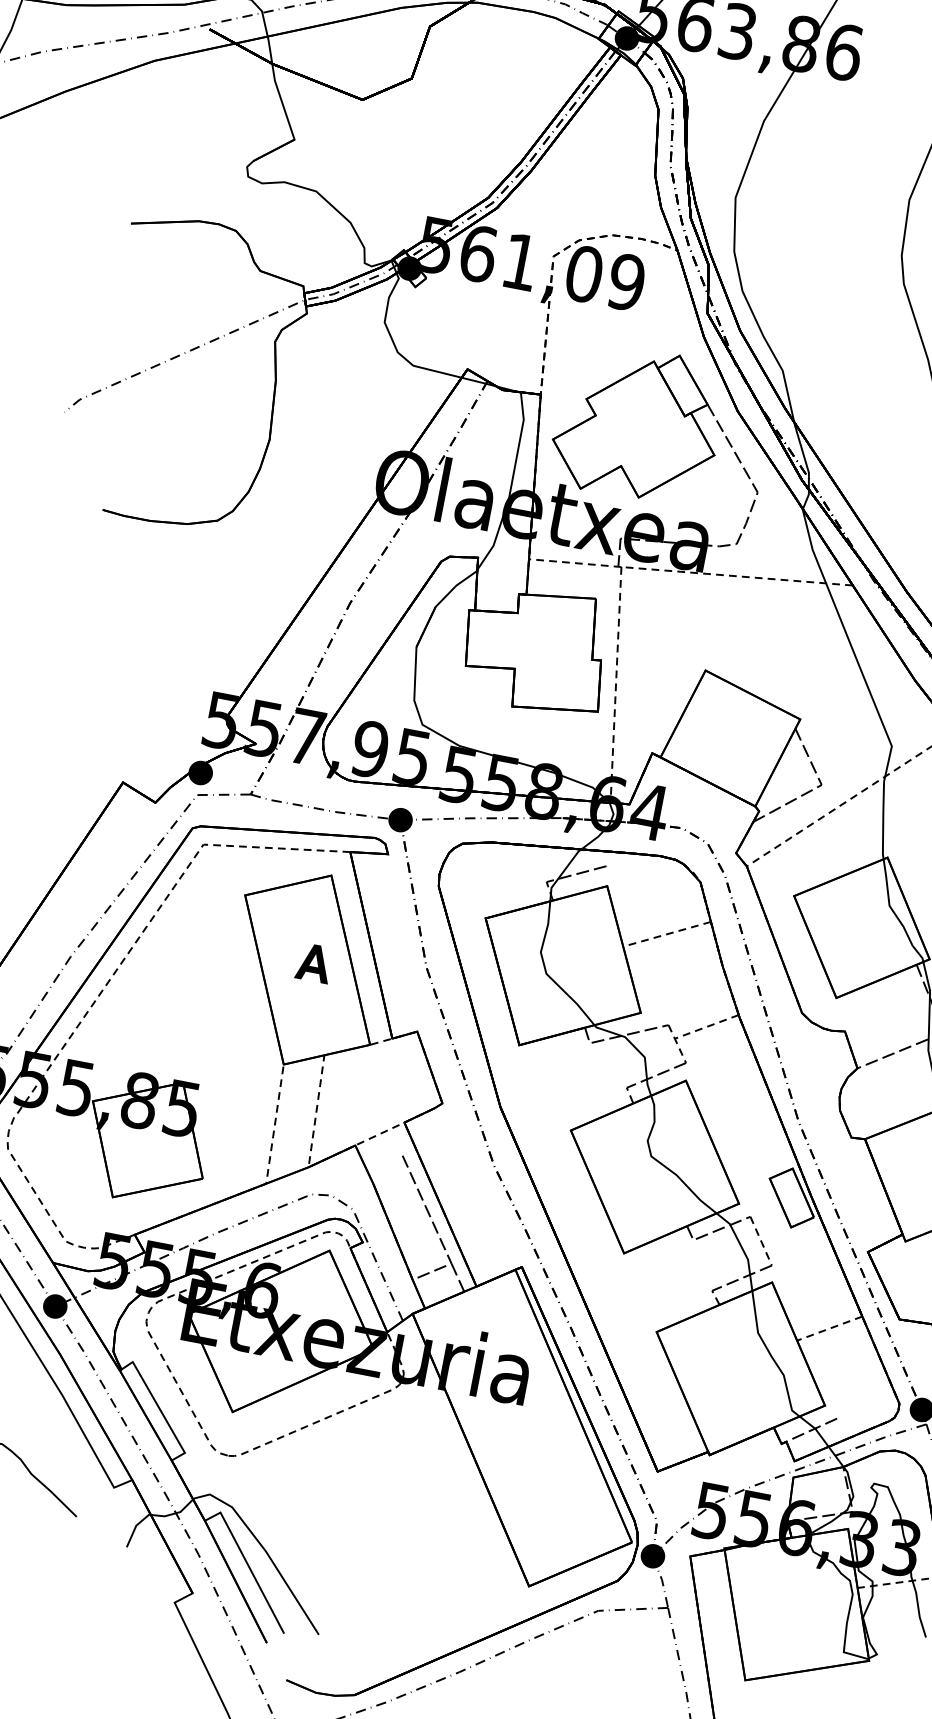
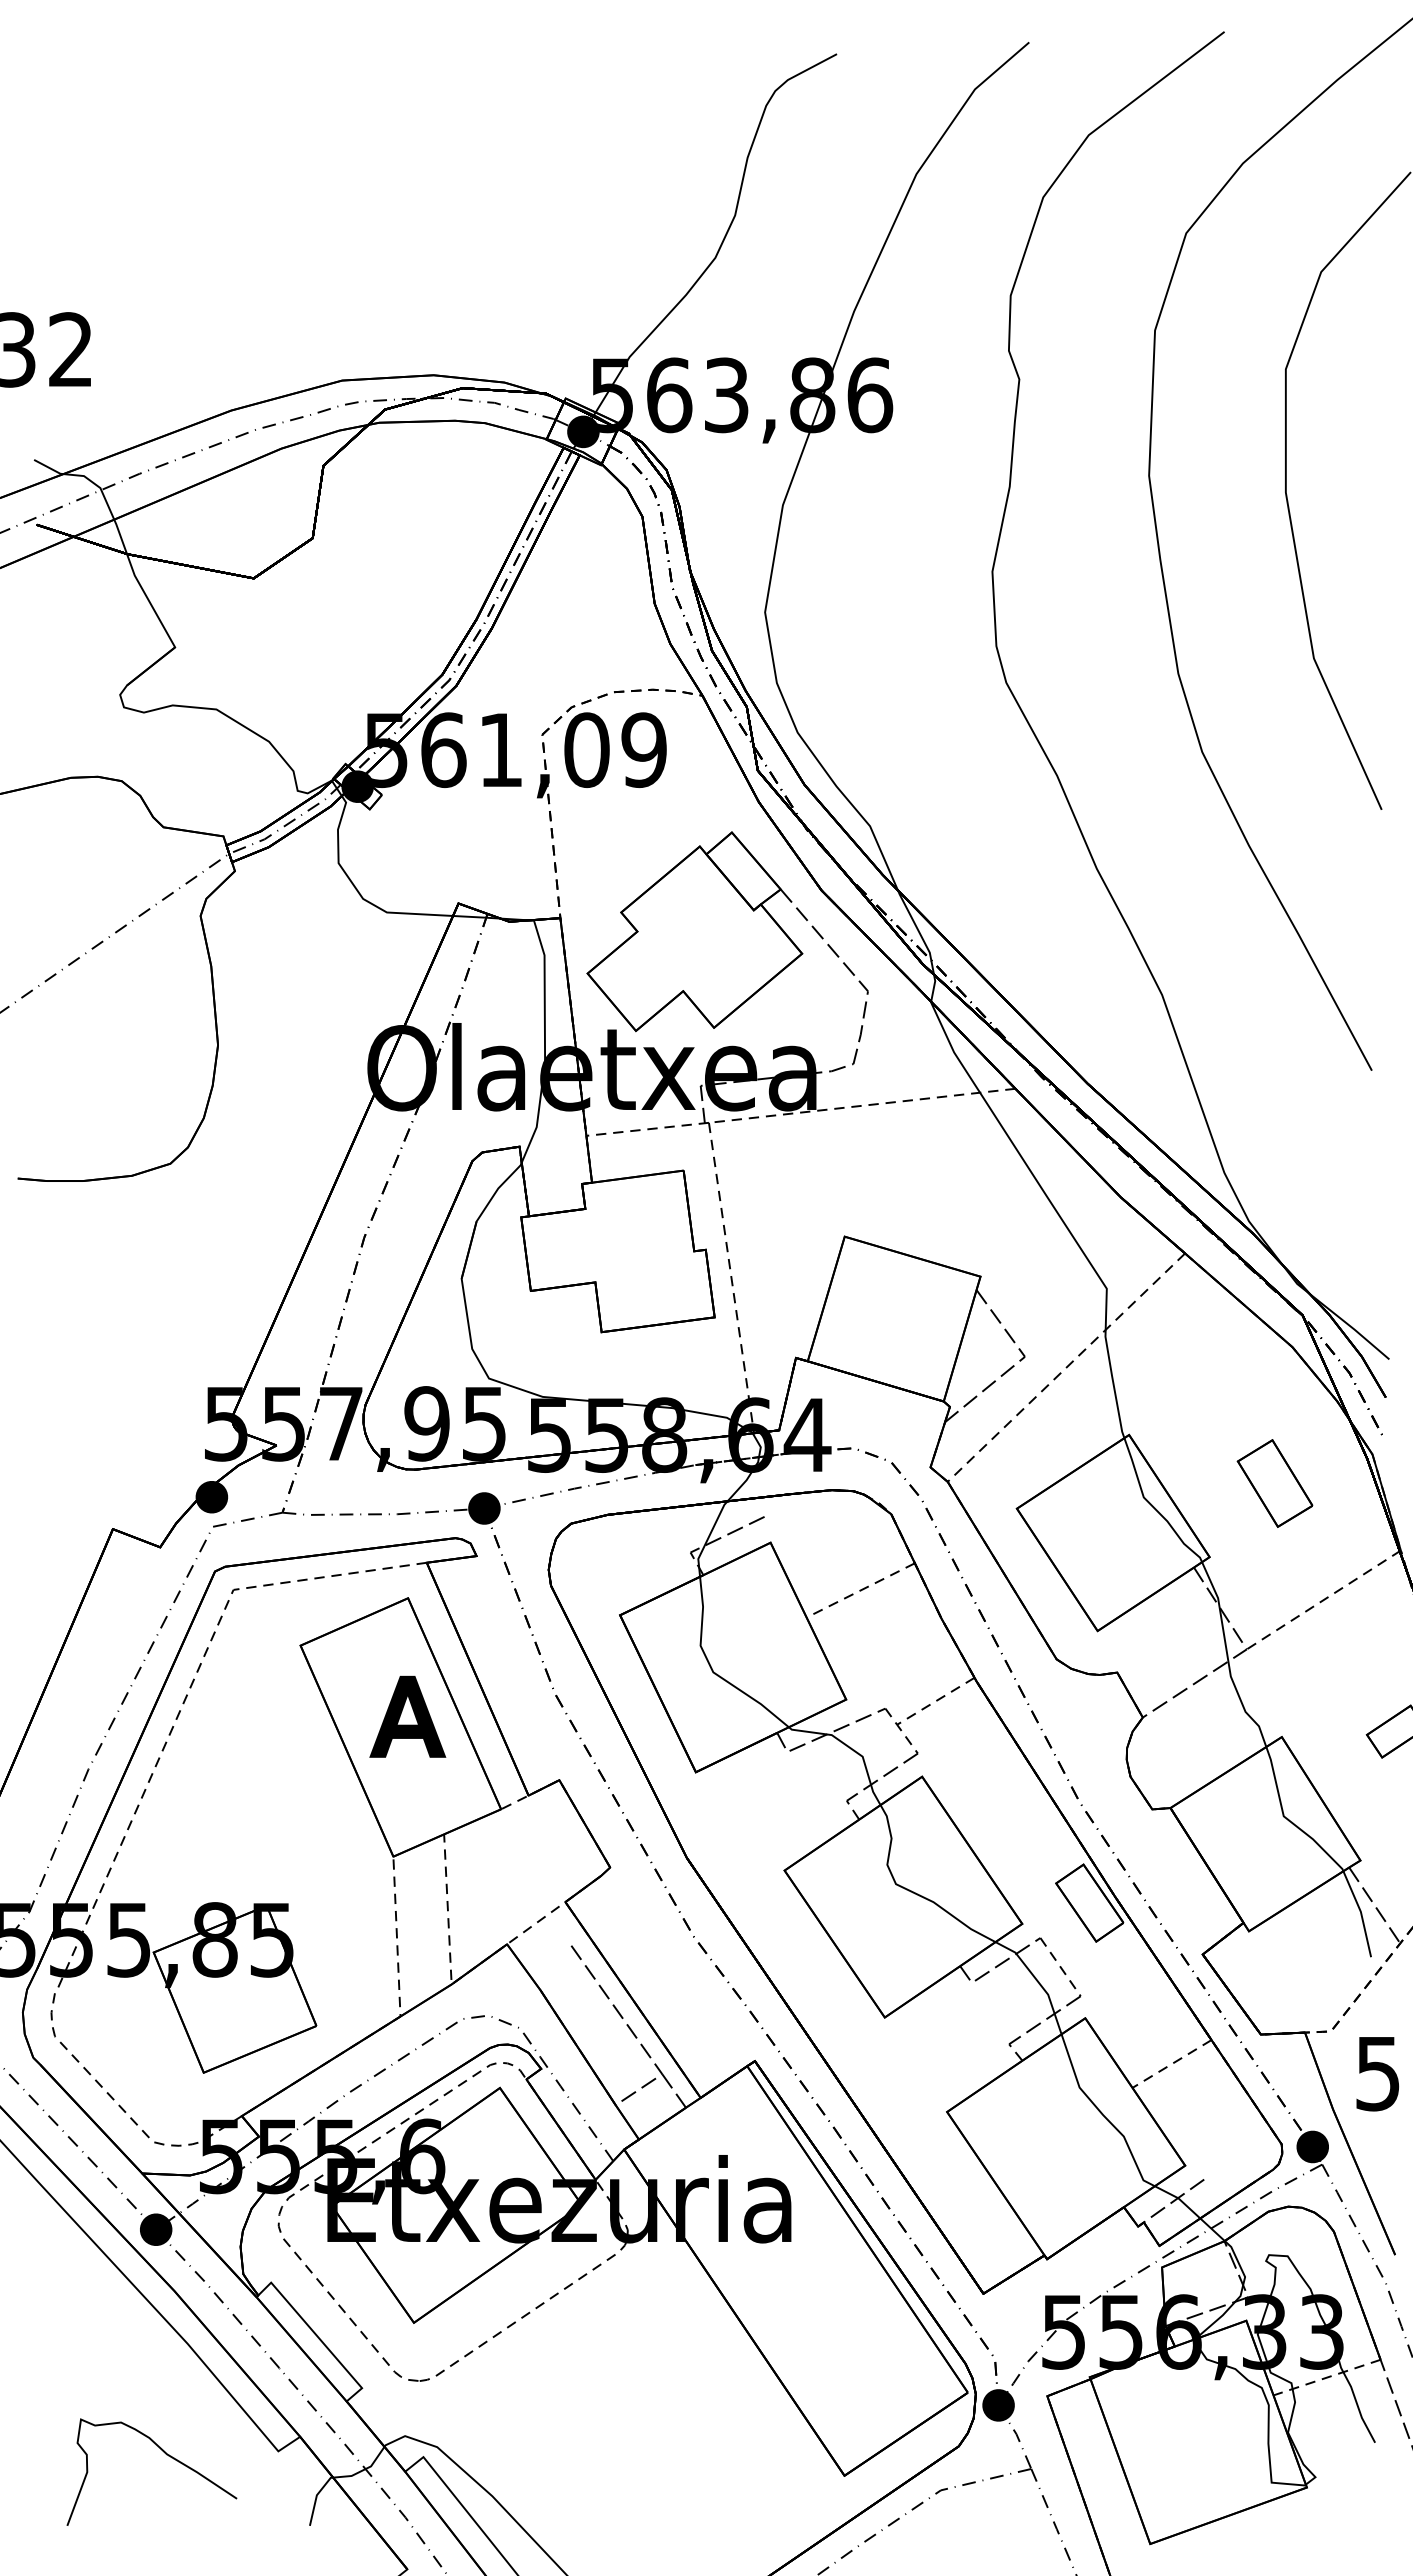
part: (314, 962) -> (407, 1716), size x1.67

